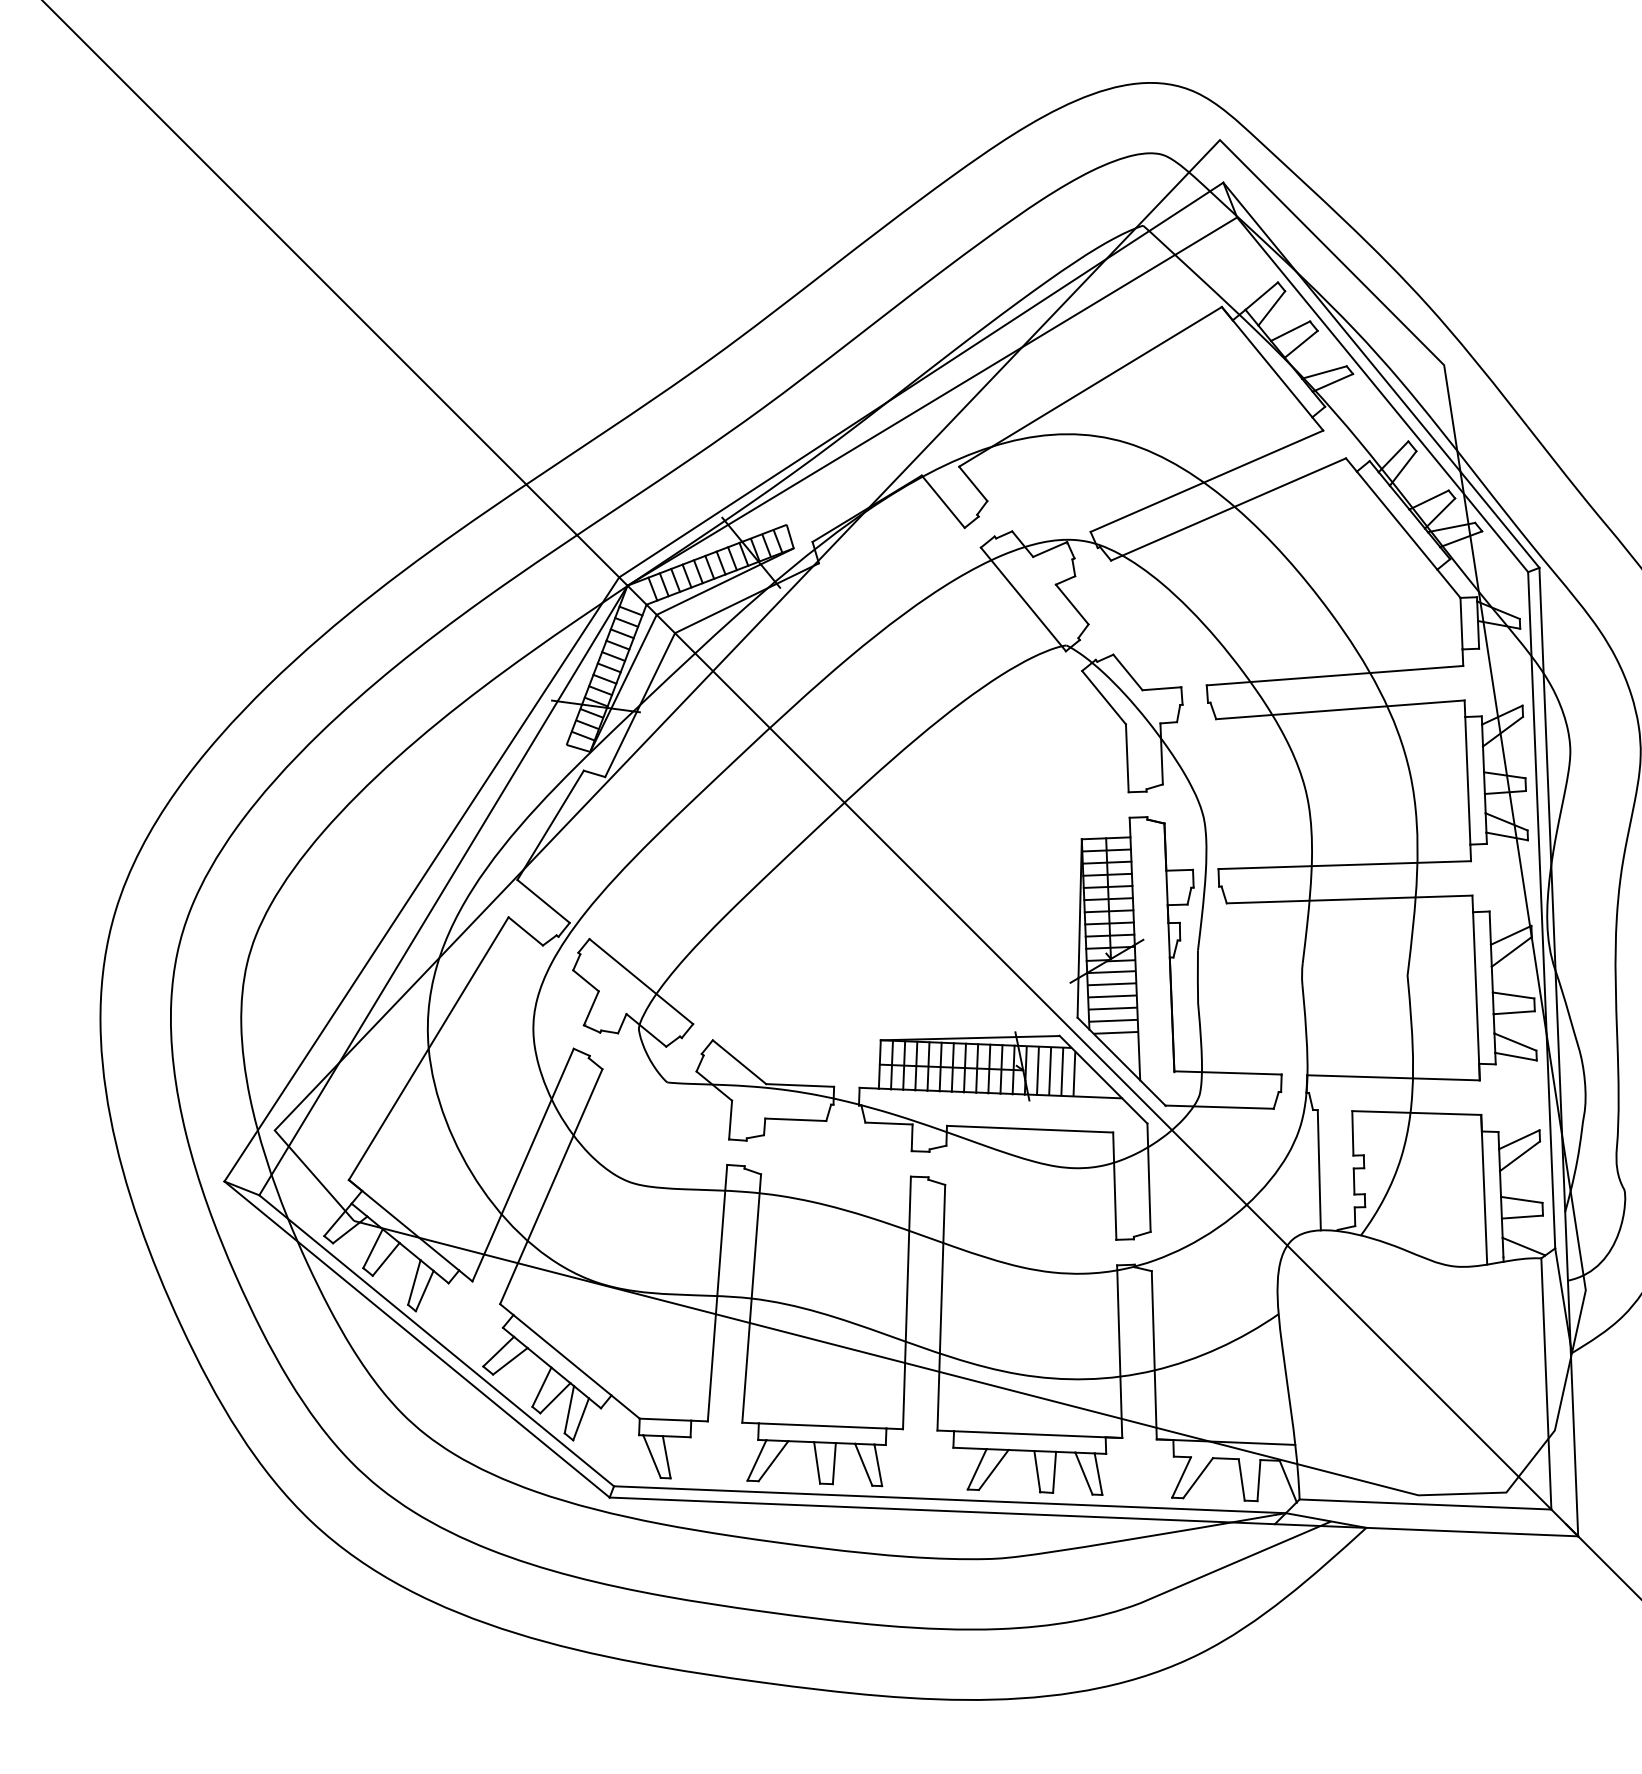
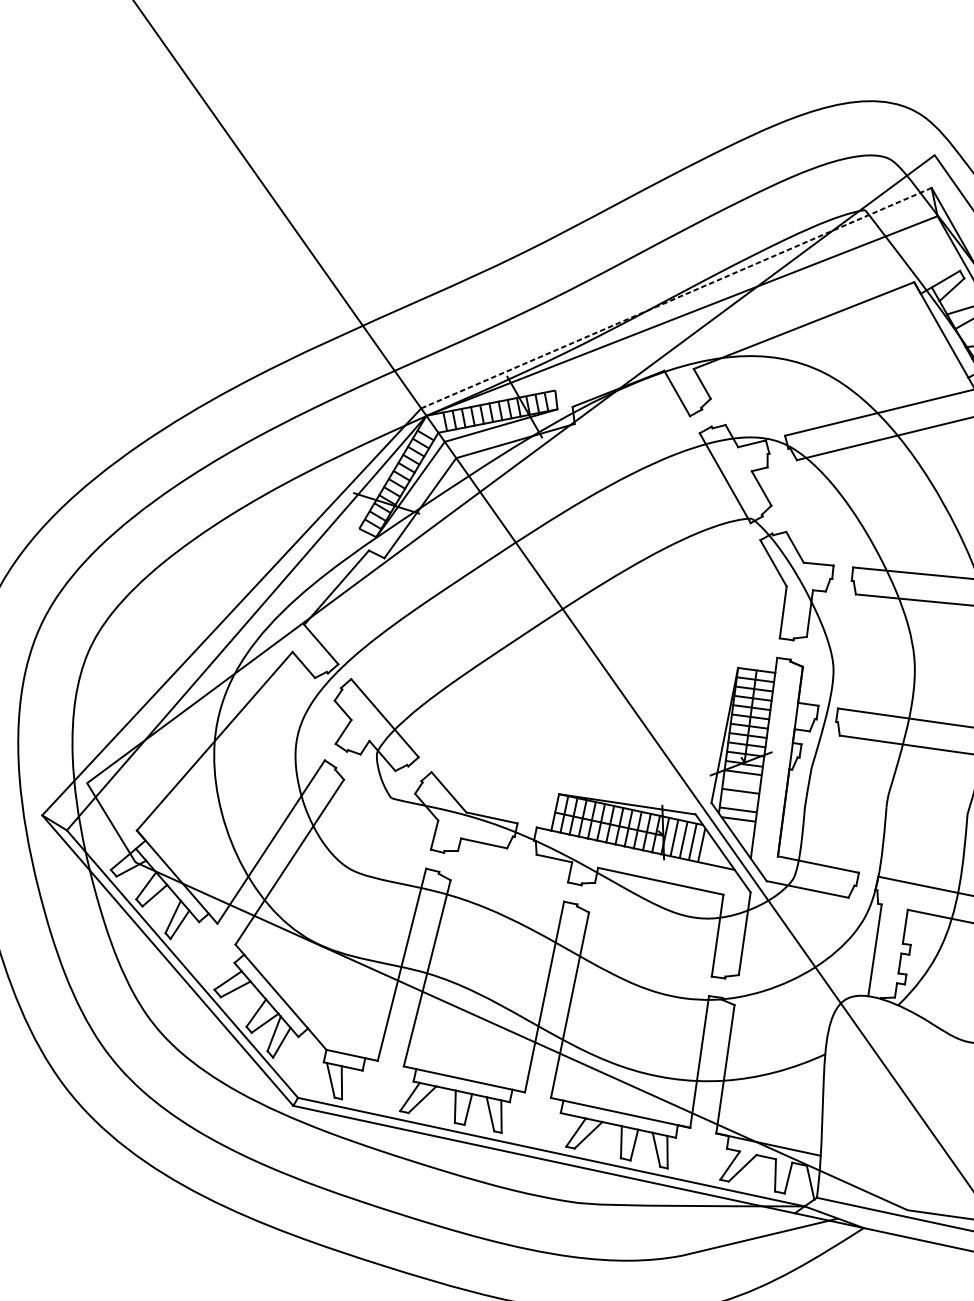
line: (921, 380) -> (676, 298), solid -> dashed
line: (1111, 984) -> (741, 782), removed
line: (1112, 1008) -> (739, 800), removed

